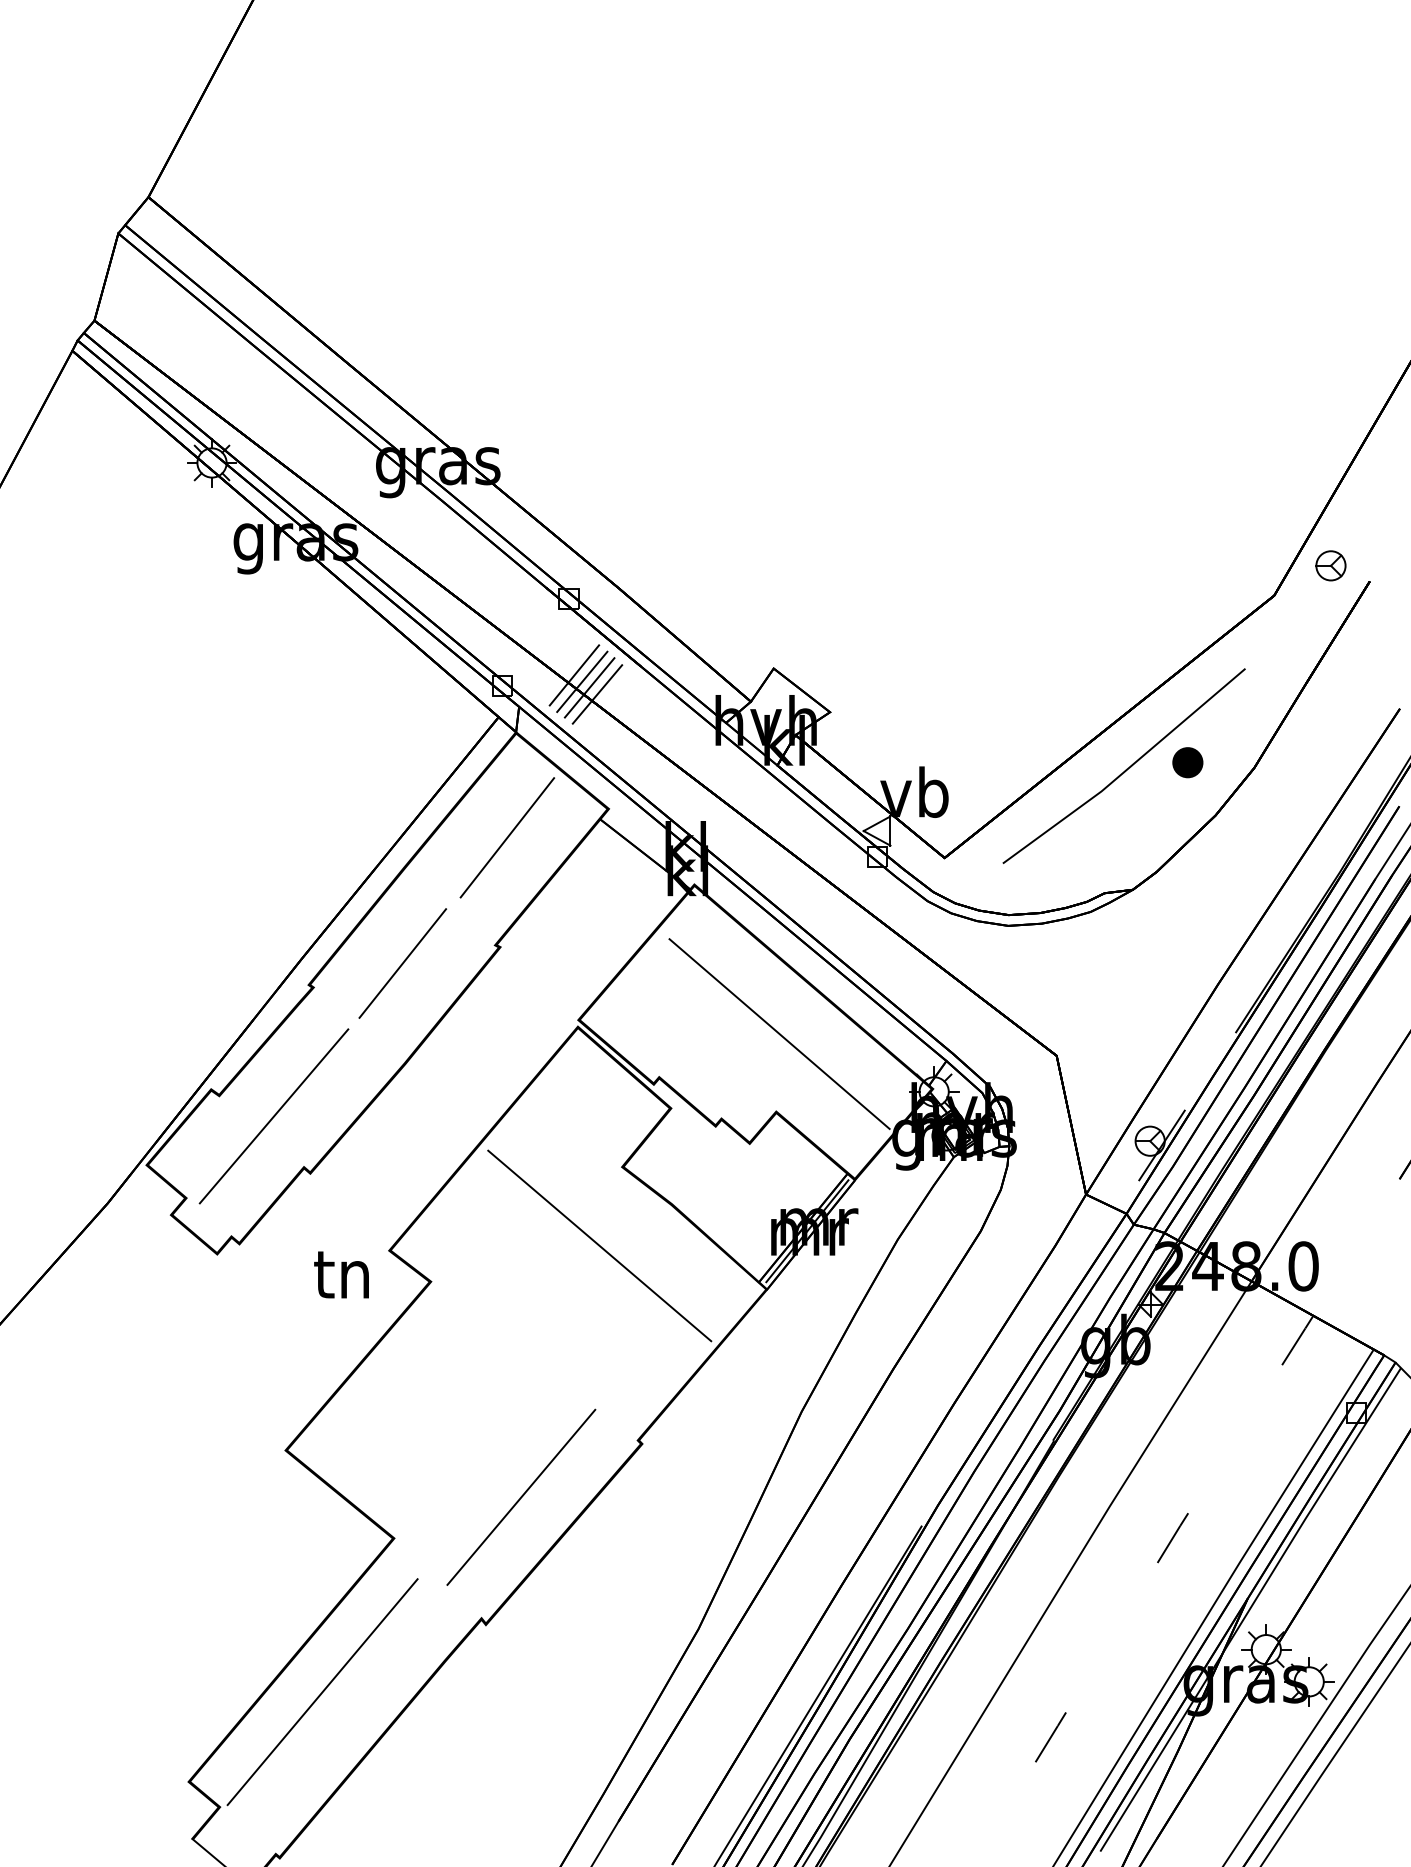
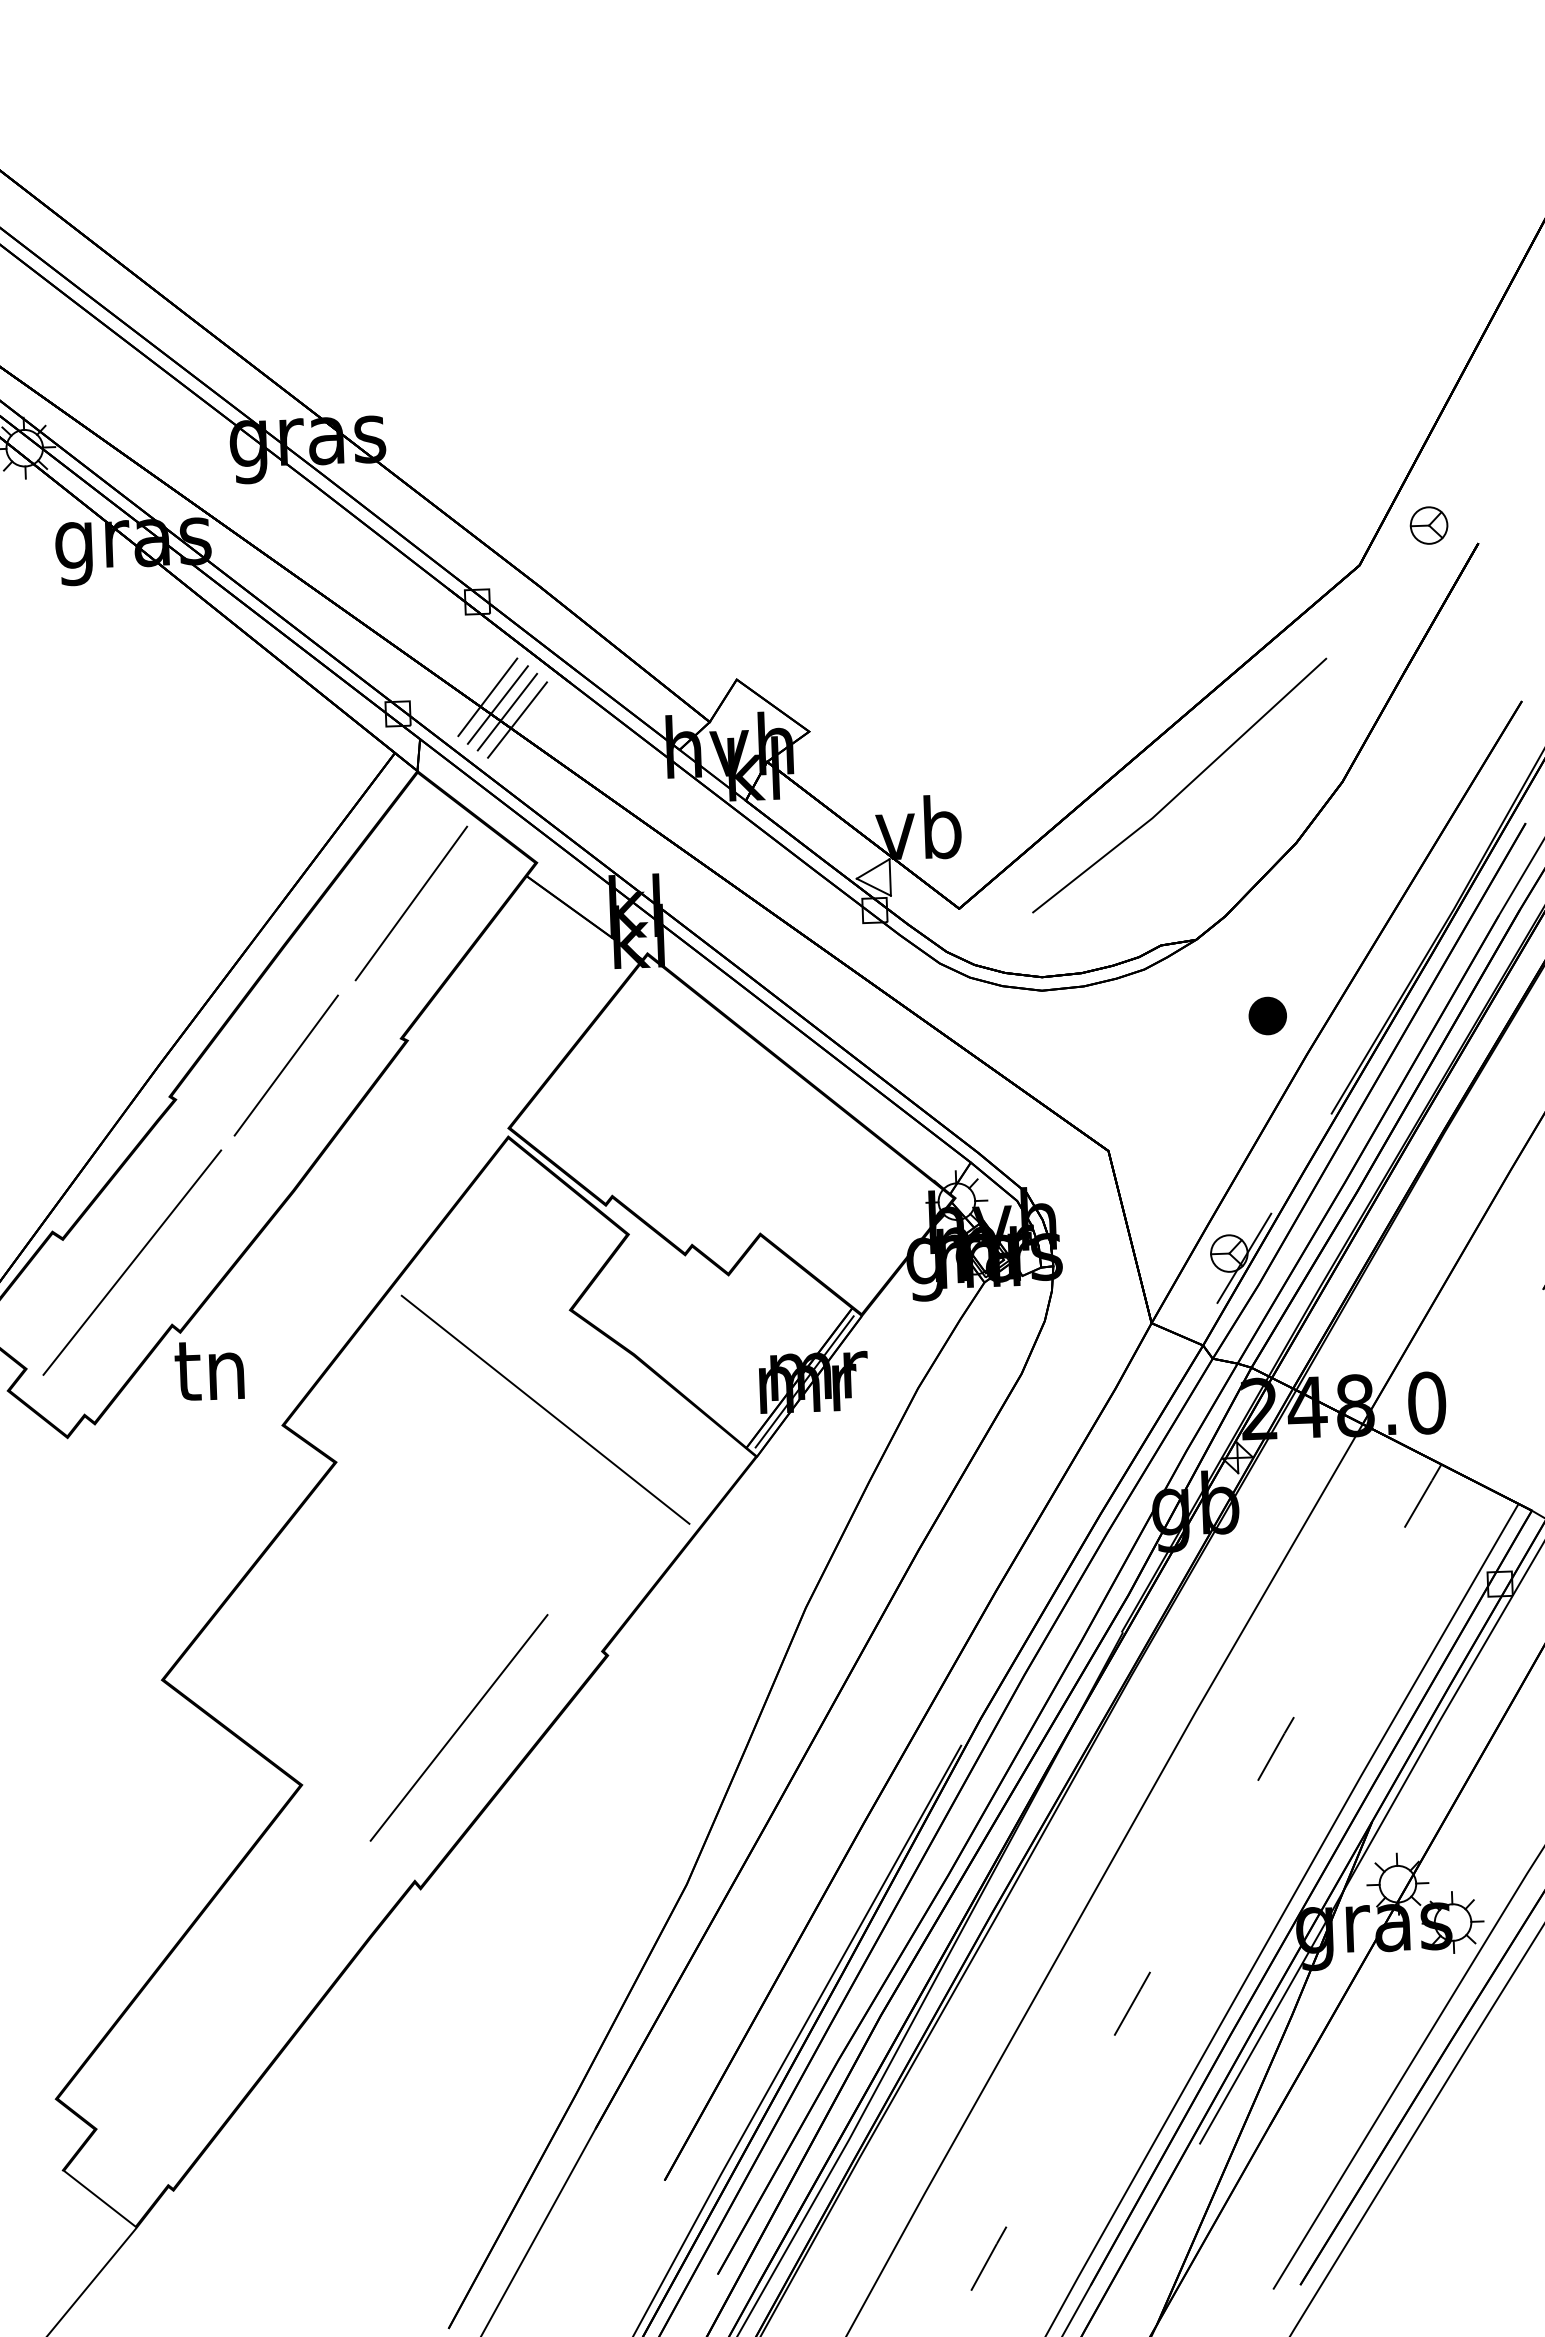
part: (1187, 762) -> (1267, 1015), moved
line: (779, 1033) -> (760, 1135), removed
text: (341, 1274) -> (209, 1370), moved
line: (322, 1692) -> (219, 1981), removed

